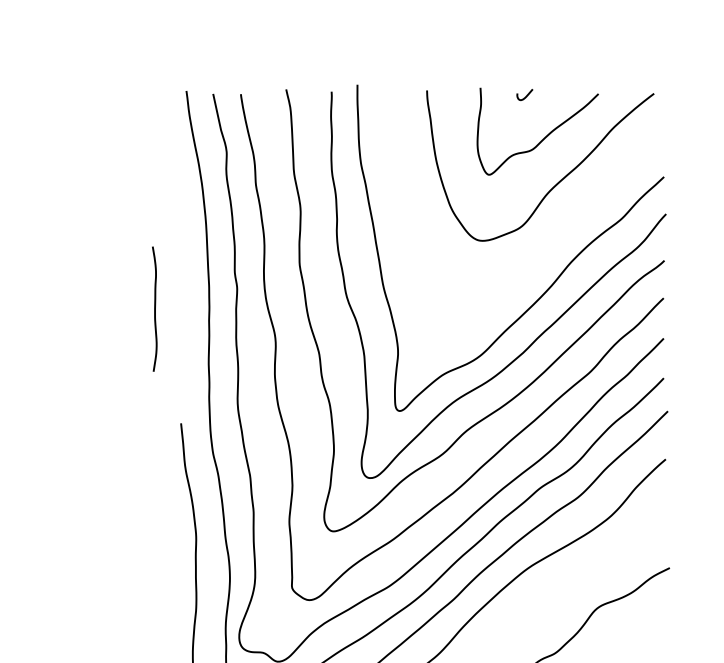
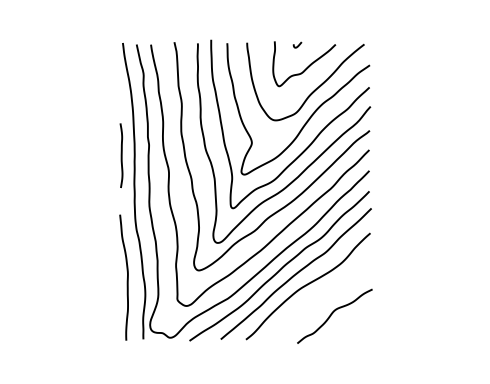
curve: (549, 231) -> (310, 115), added
curve: (154, 308) -> (121, 155), moved

